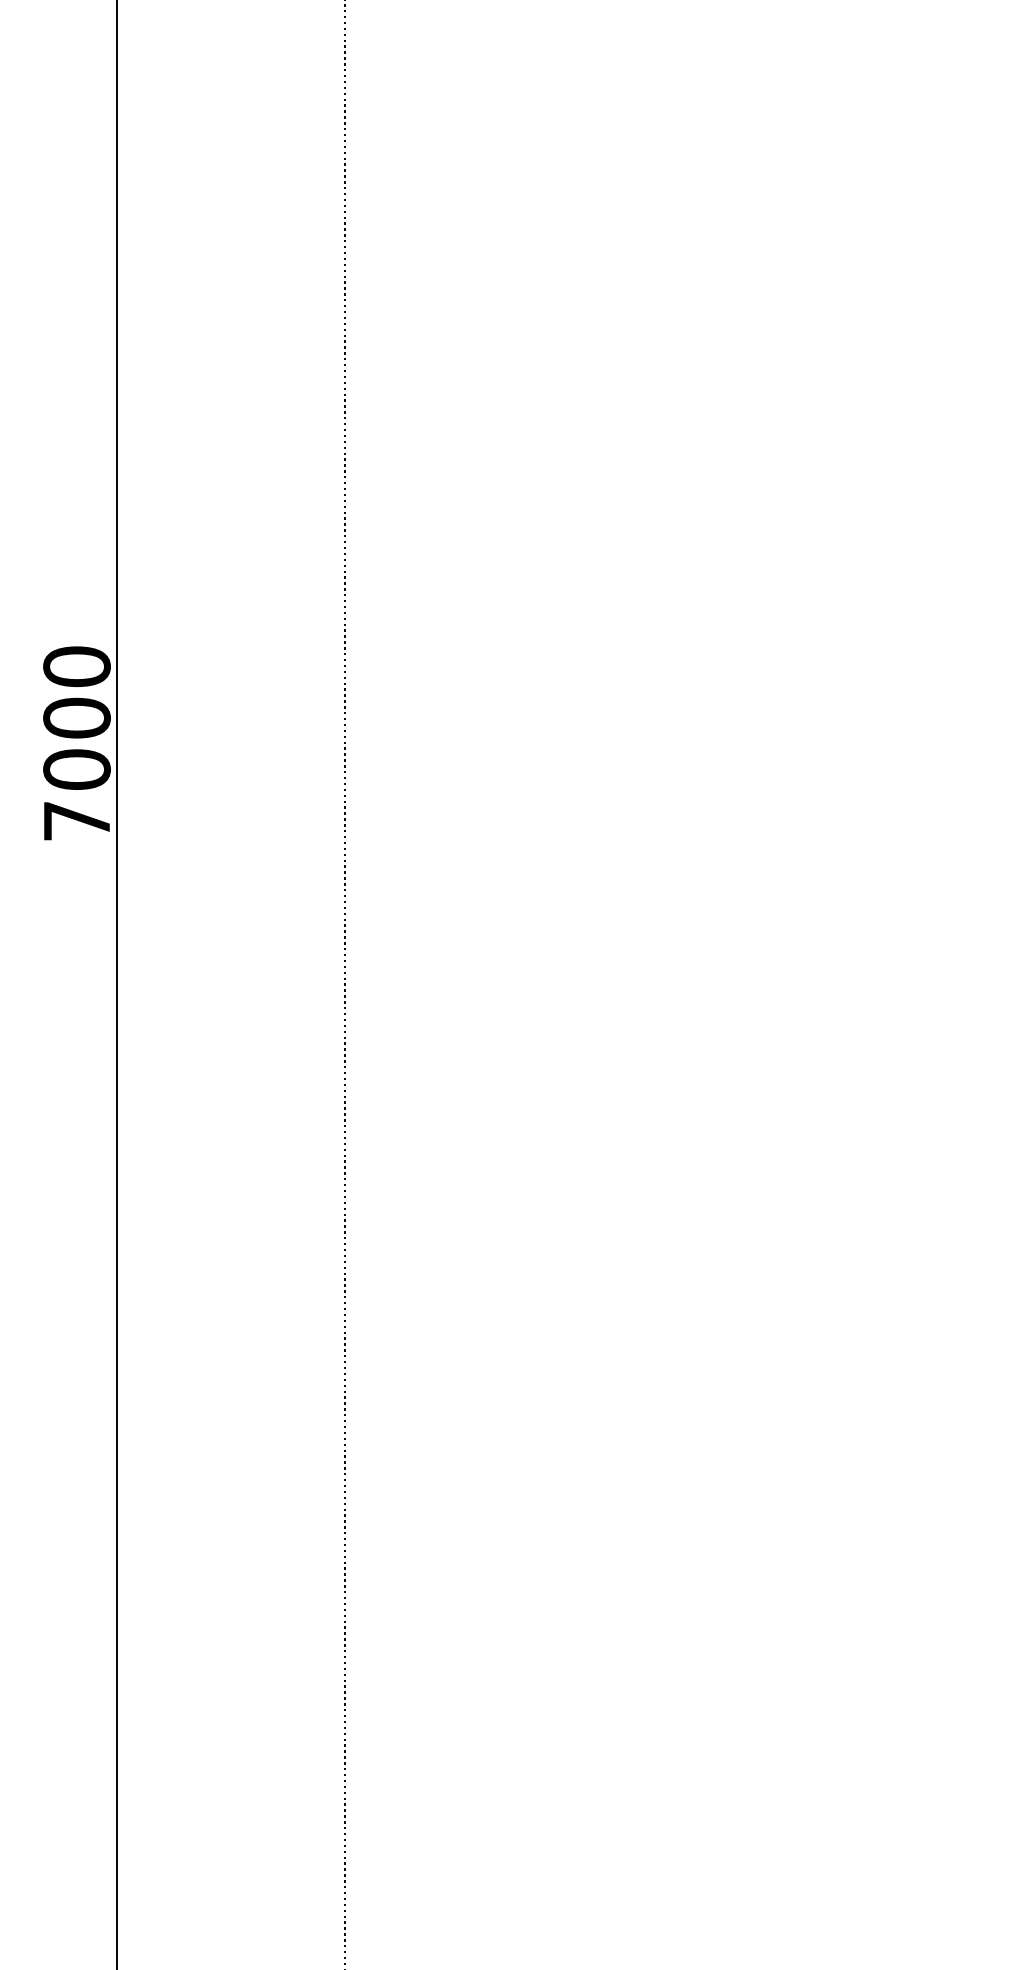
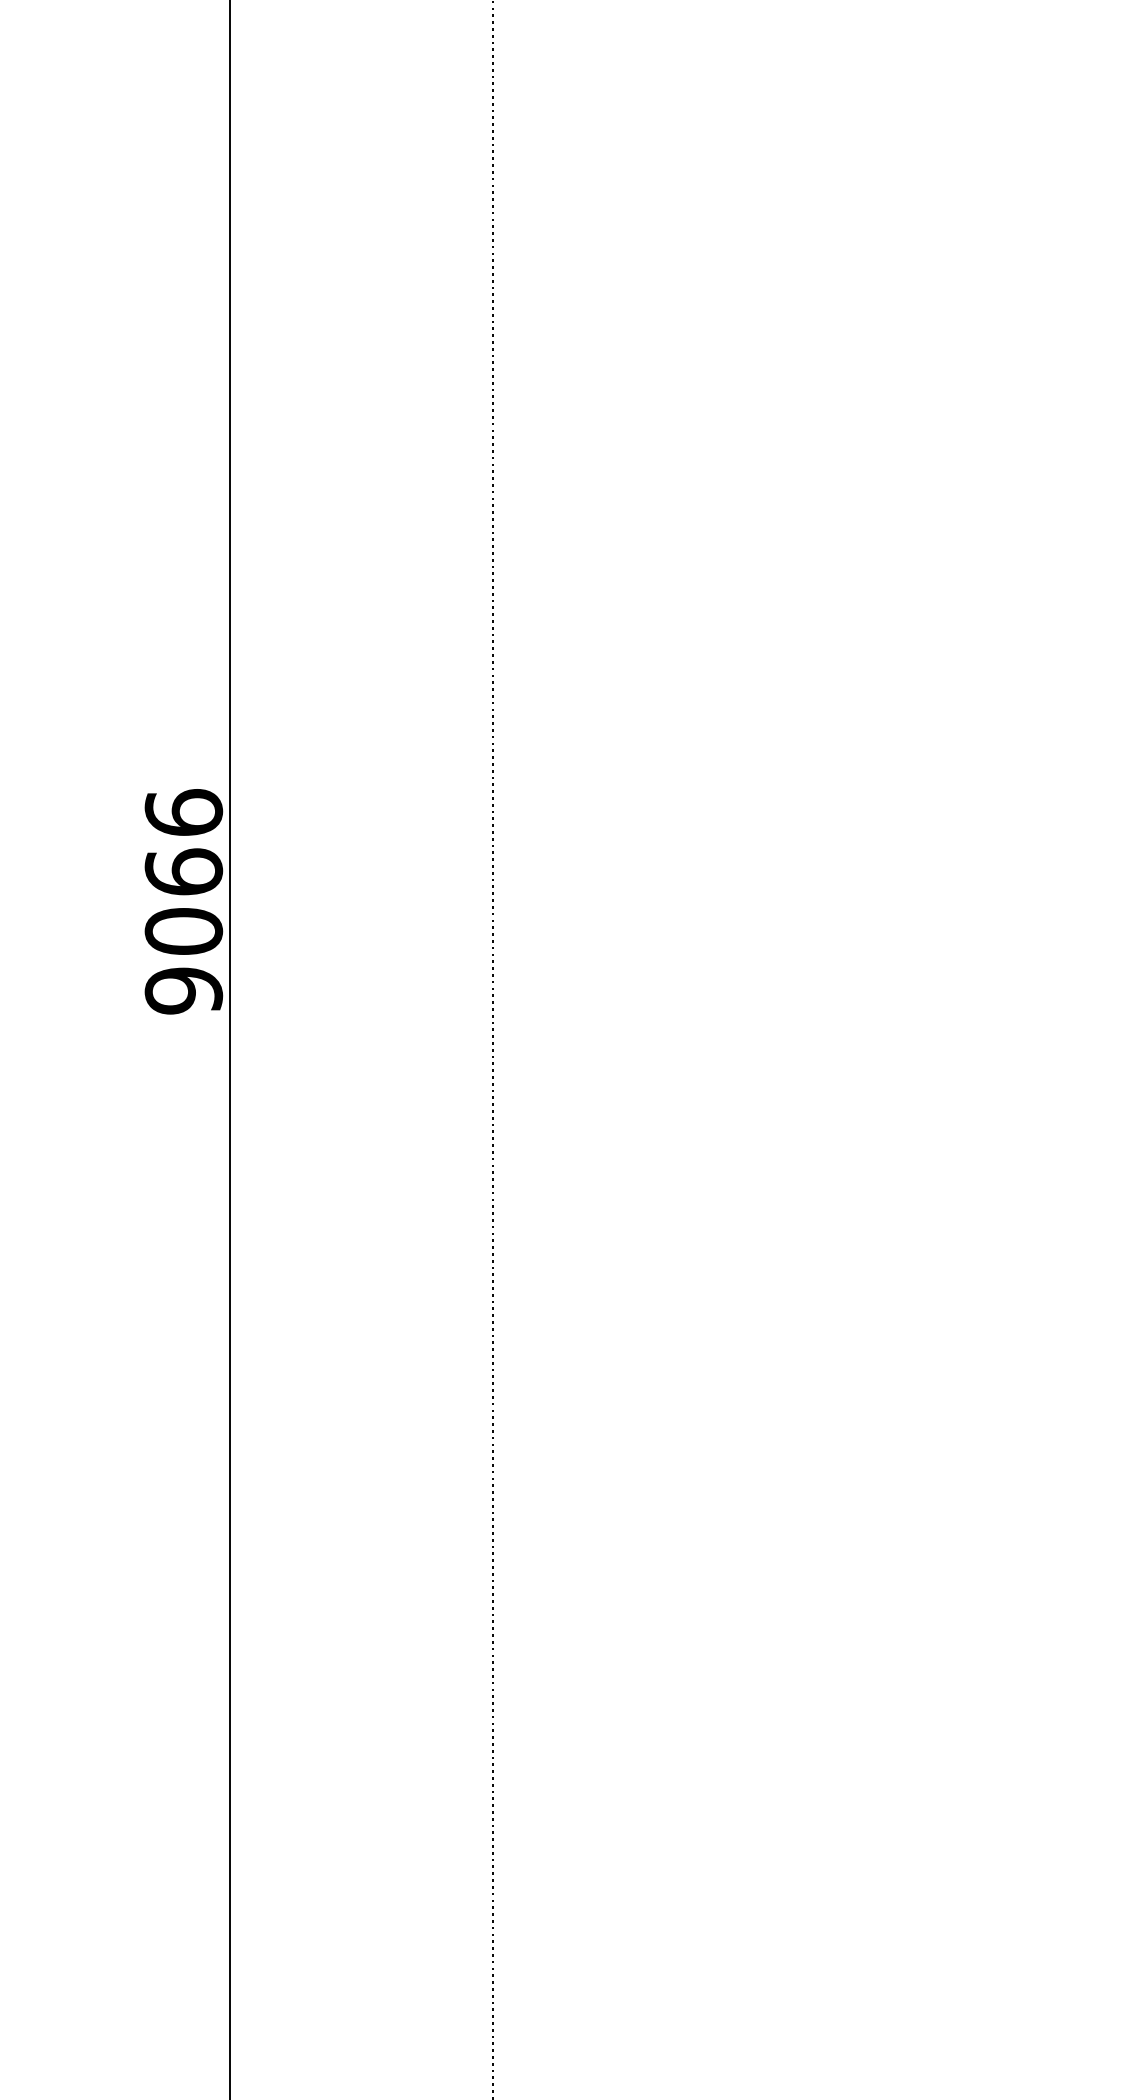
text: (76, 743) -> (183, 901), 7000 -> 9066

